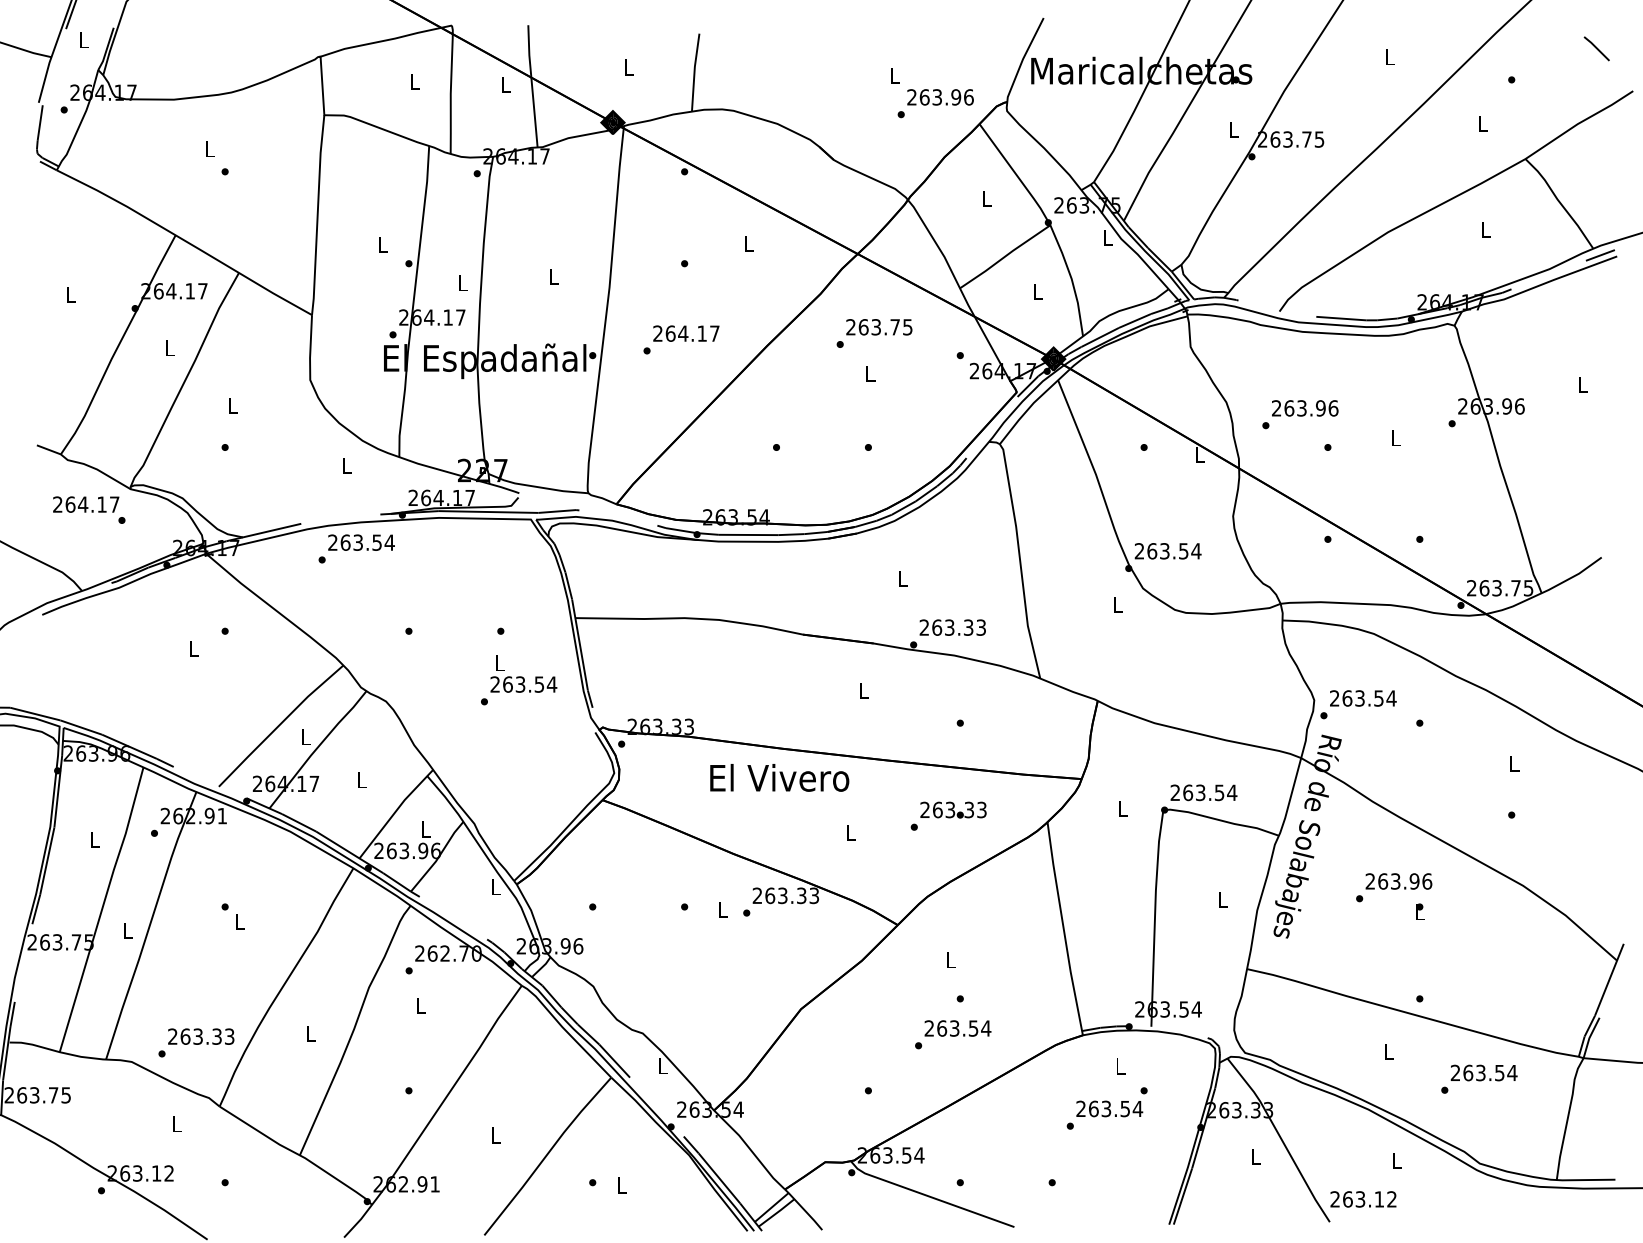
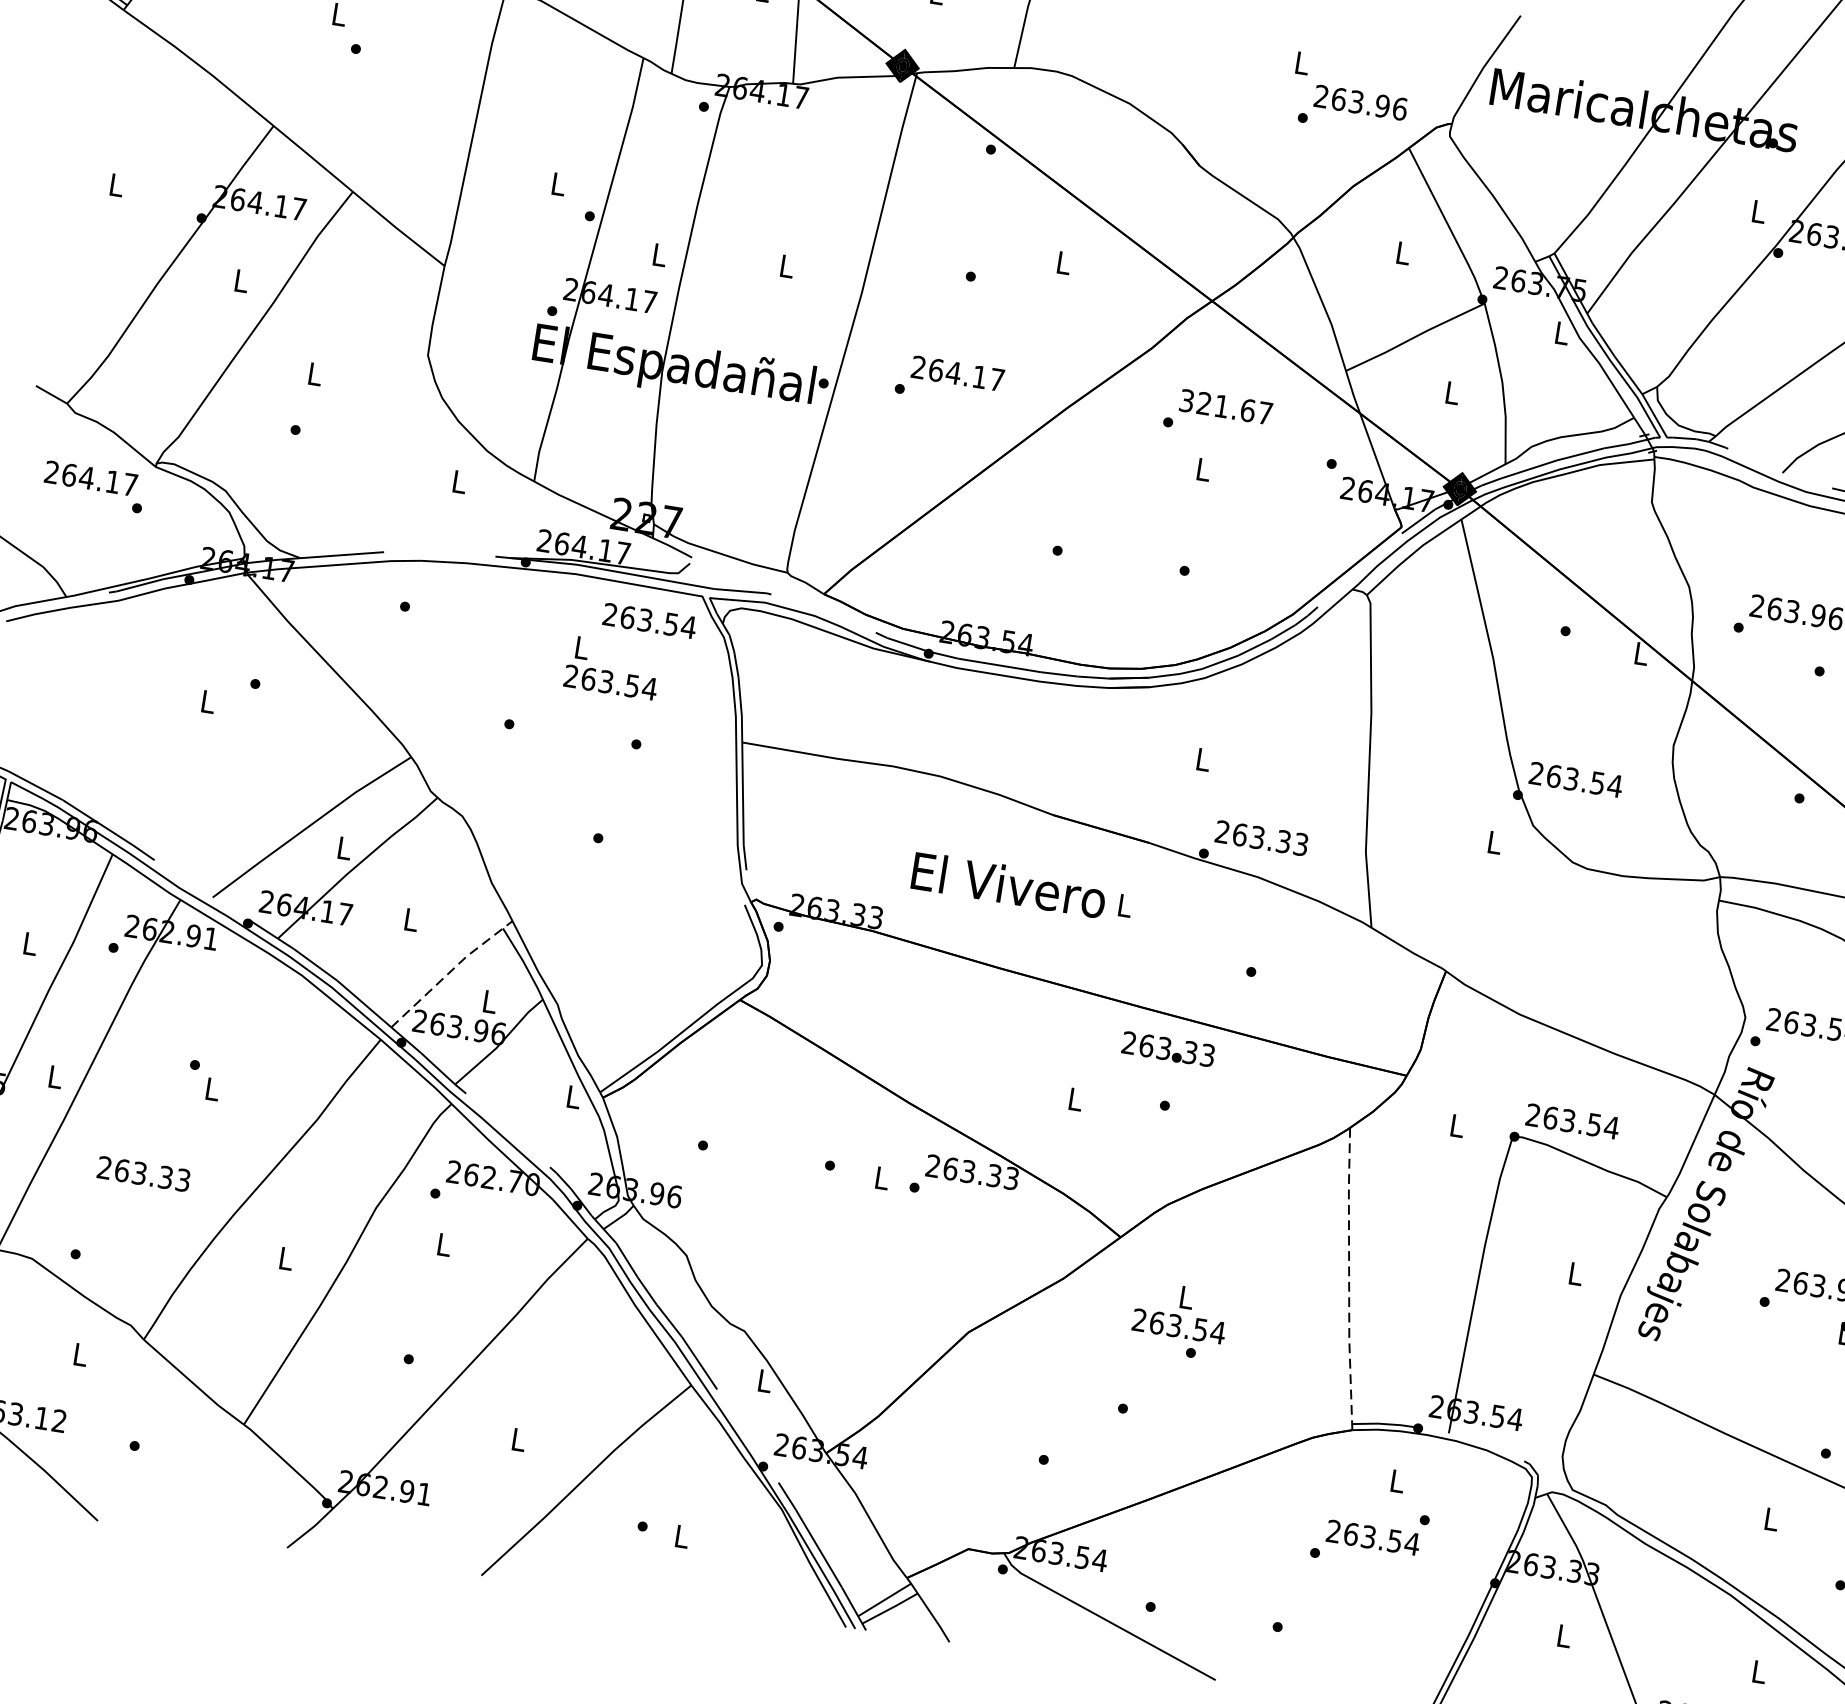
text: (879, 327) -> (1226, 407), 263.75 -> 321.67
text: (361, 542) -> (649, 620), moved
text: (523, 673) -> (612, 667), moved
text: (779, 777) -> (1008, 884), moved
text: (953, 809) -> (1168, 1048), moved
line: (395, 811) -> (451, 970), solid -> dashed
line: (1063, 928) -> (1348, 1278), solid -> dashed
text: (957, 1028) -> (1178, 1326), moved
text: (201, 1036) -> (144, 1173), moved

